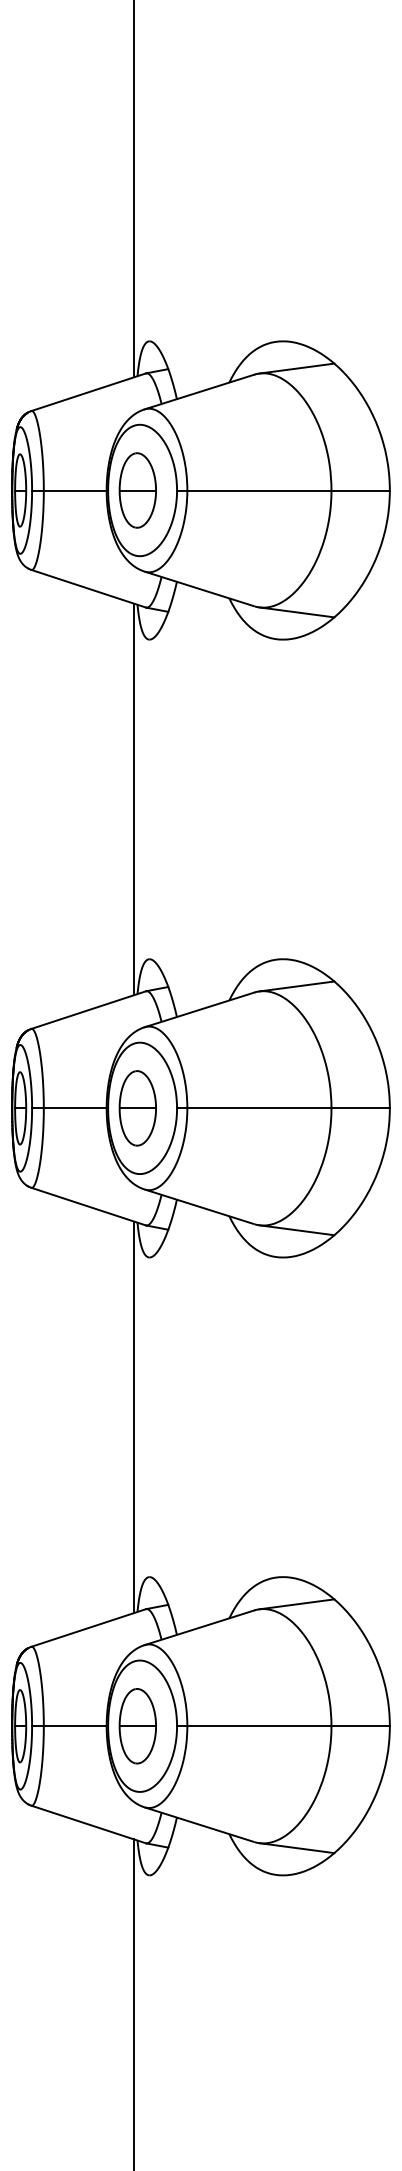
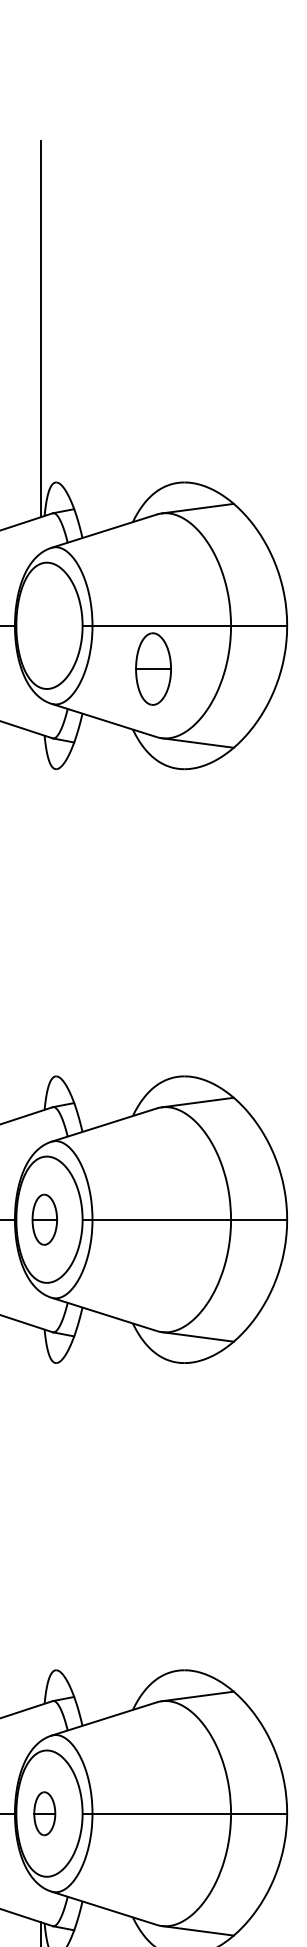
part: (137, 490) -> (153, 669), moved
line: (134, 799) -> (41, 922), removed
part: (137, 1108) -> (44, 1219), size x0.7
line: (134, 1417) -> (41, 1516), removed
part: (137, 1726) -> (44, 1813), size x0.6

